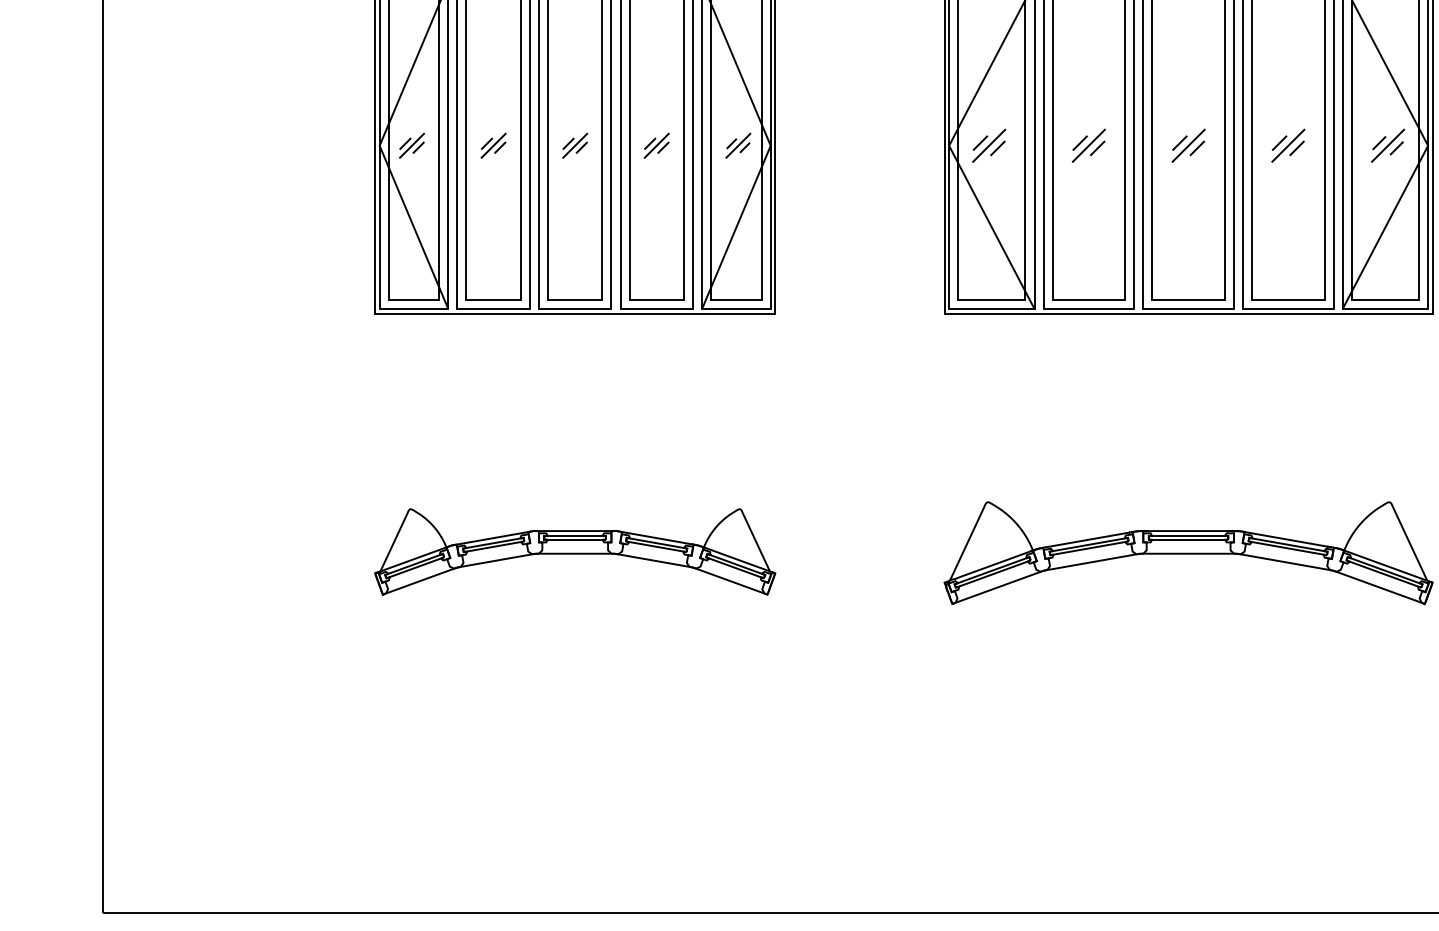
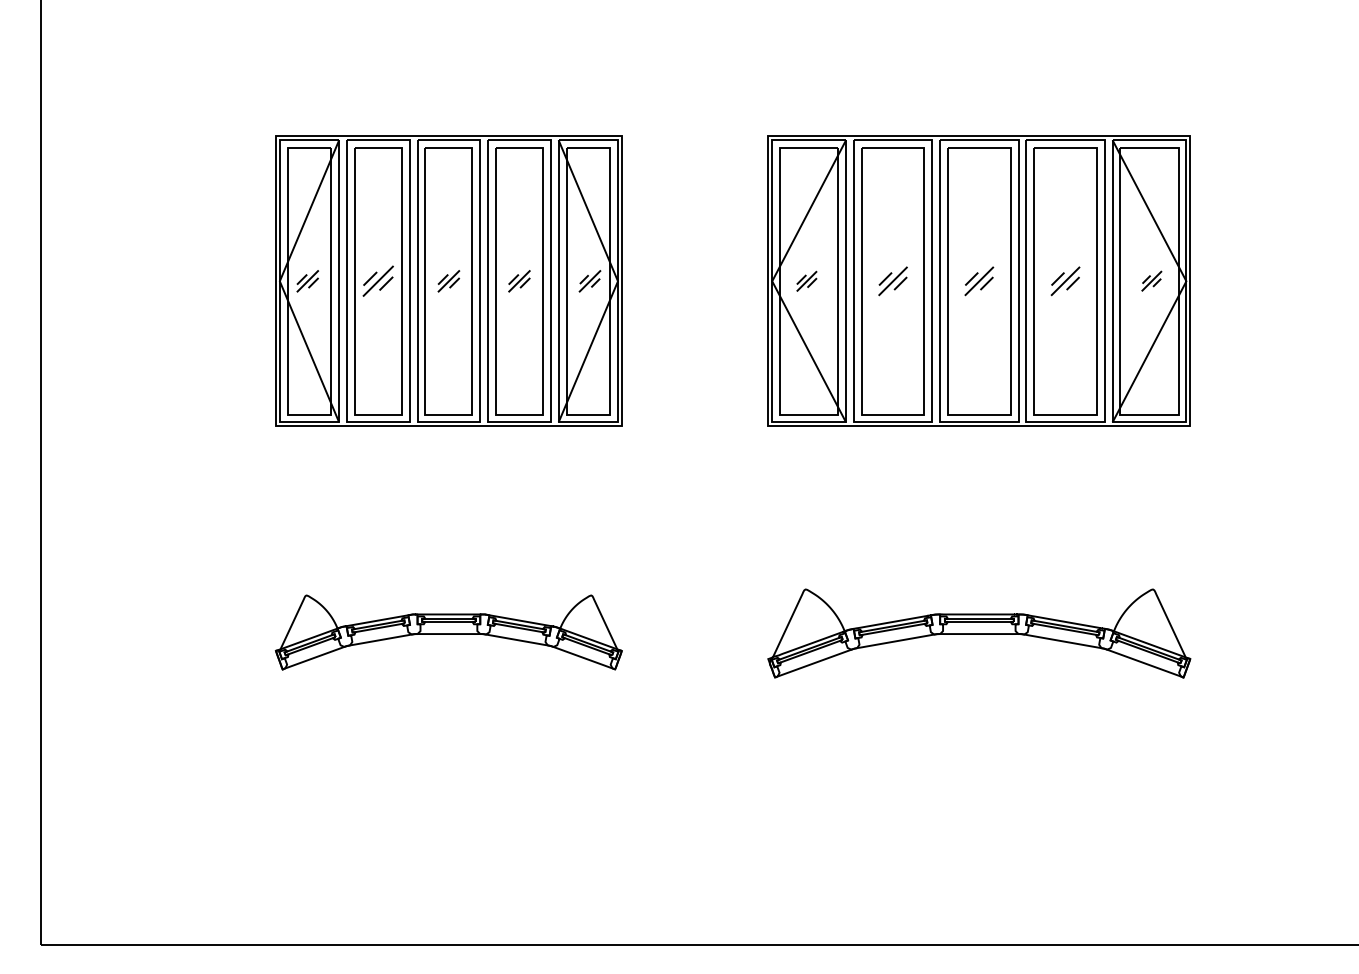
part: (1387, 144) -> (1151, 280), size x0.7
part: (493, 146) -> (378, 281), size x1.4
part: (988, 146) -> (806, 281), size x0.7

